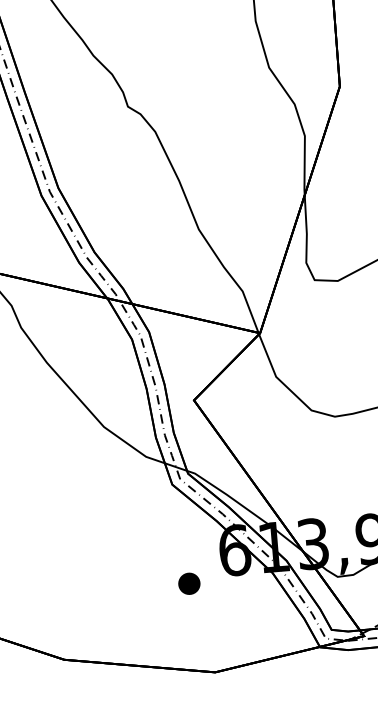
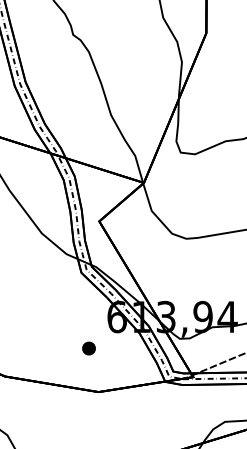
part: (188, 583) -> (88, 348), moved

